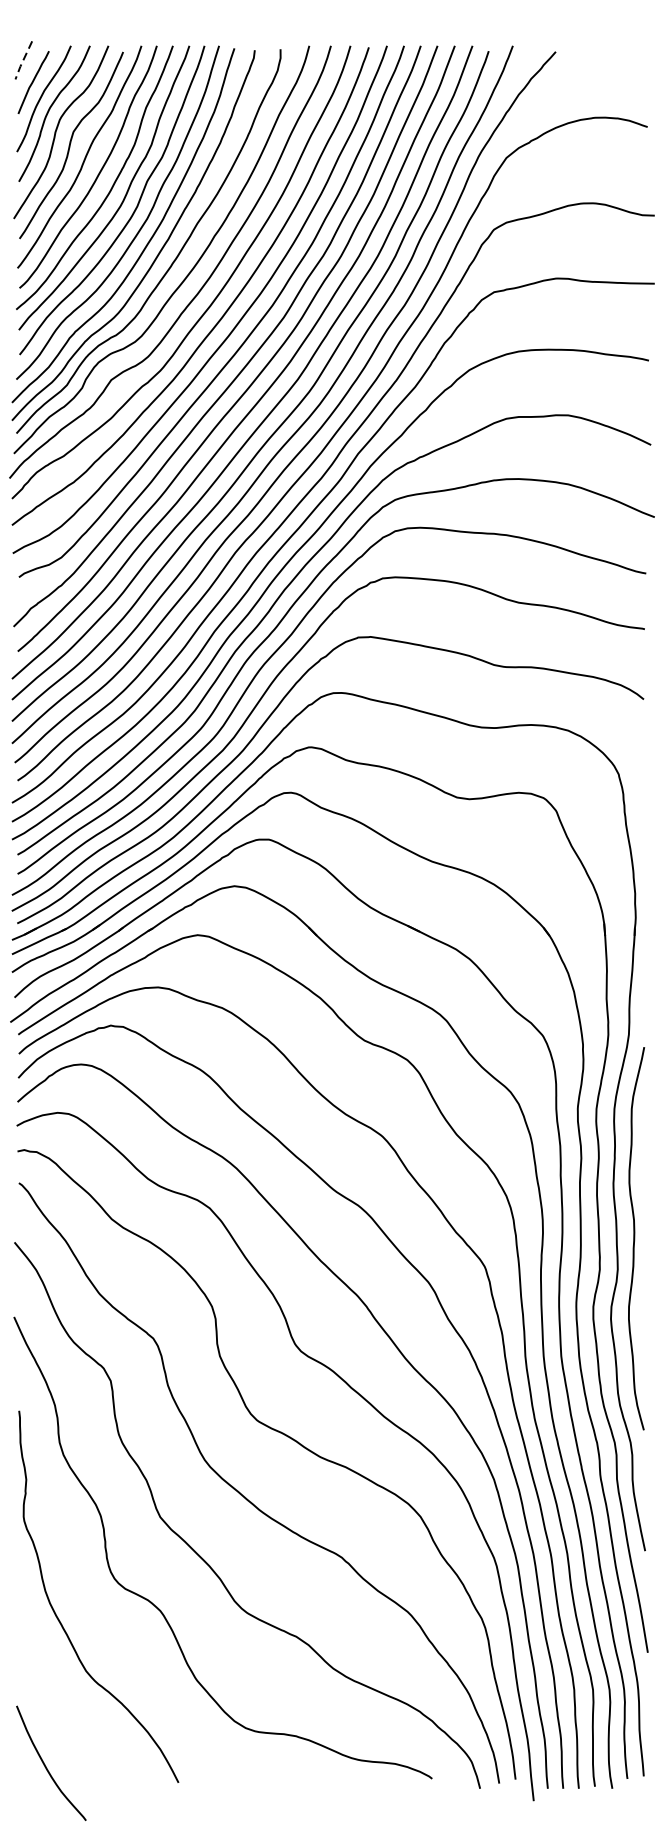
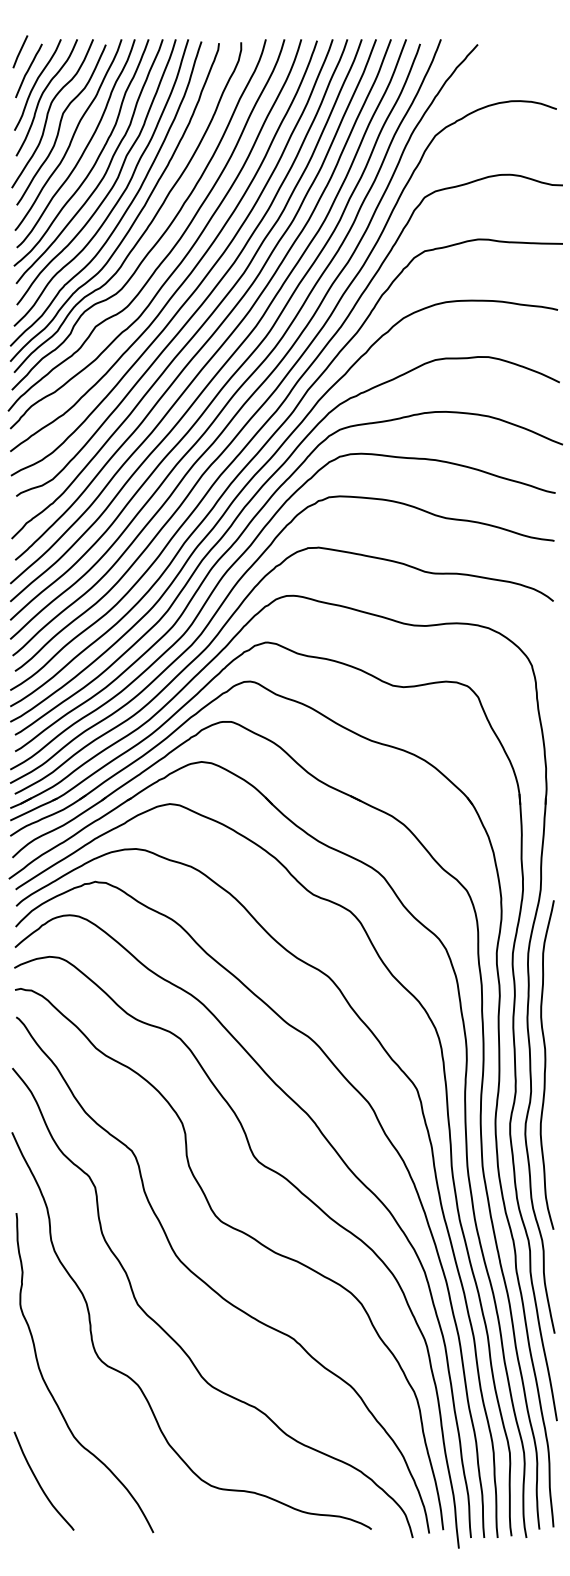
line: (22, 61) -> (19, 52), dashed -> solid
curve: (45, 1764) -> (39, 1482), moved

